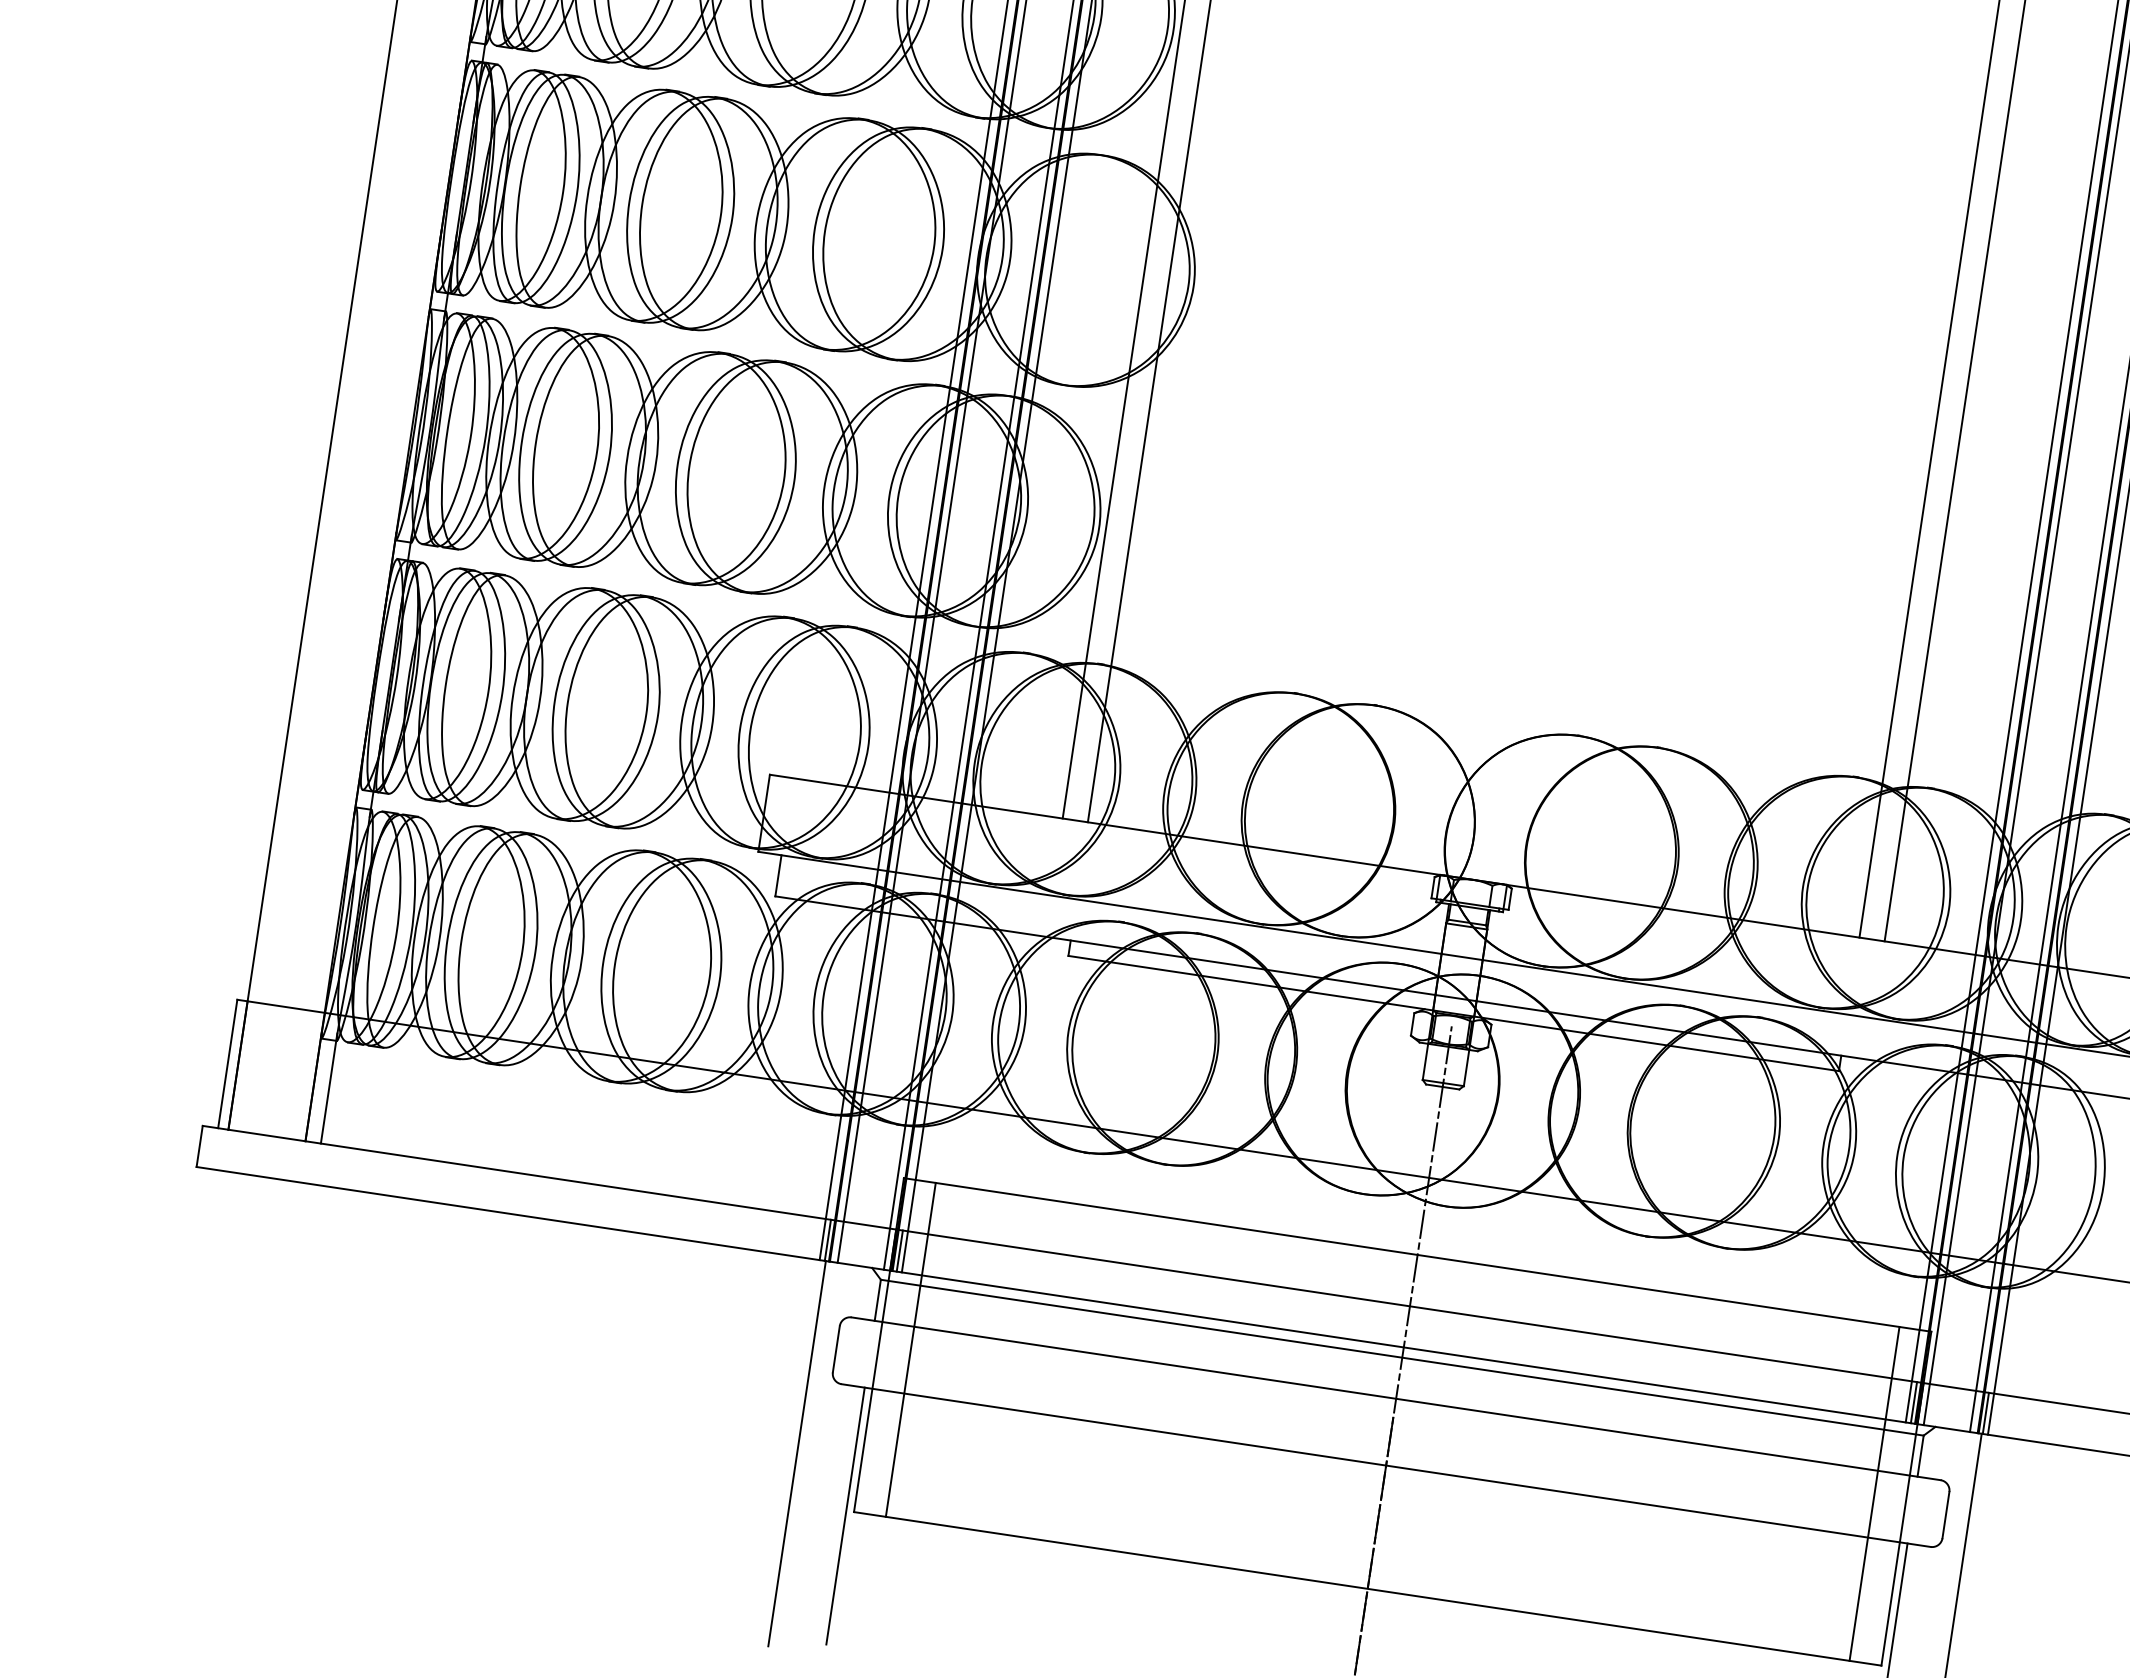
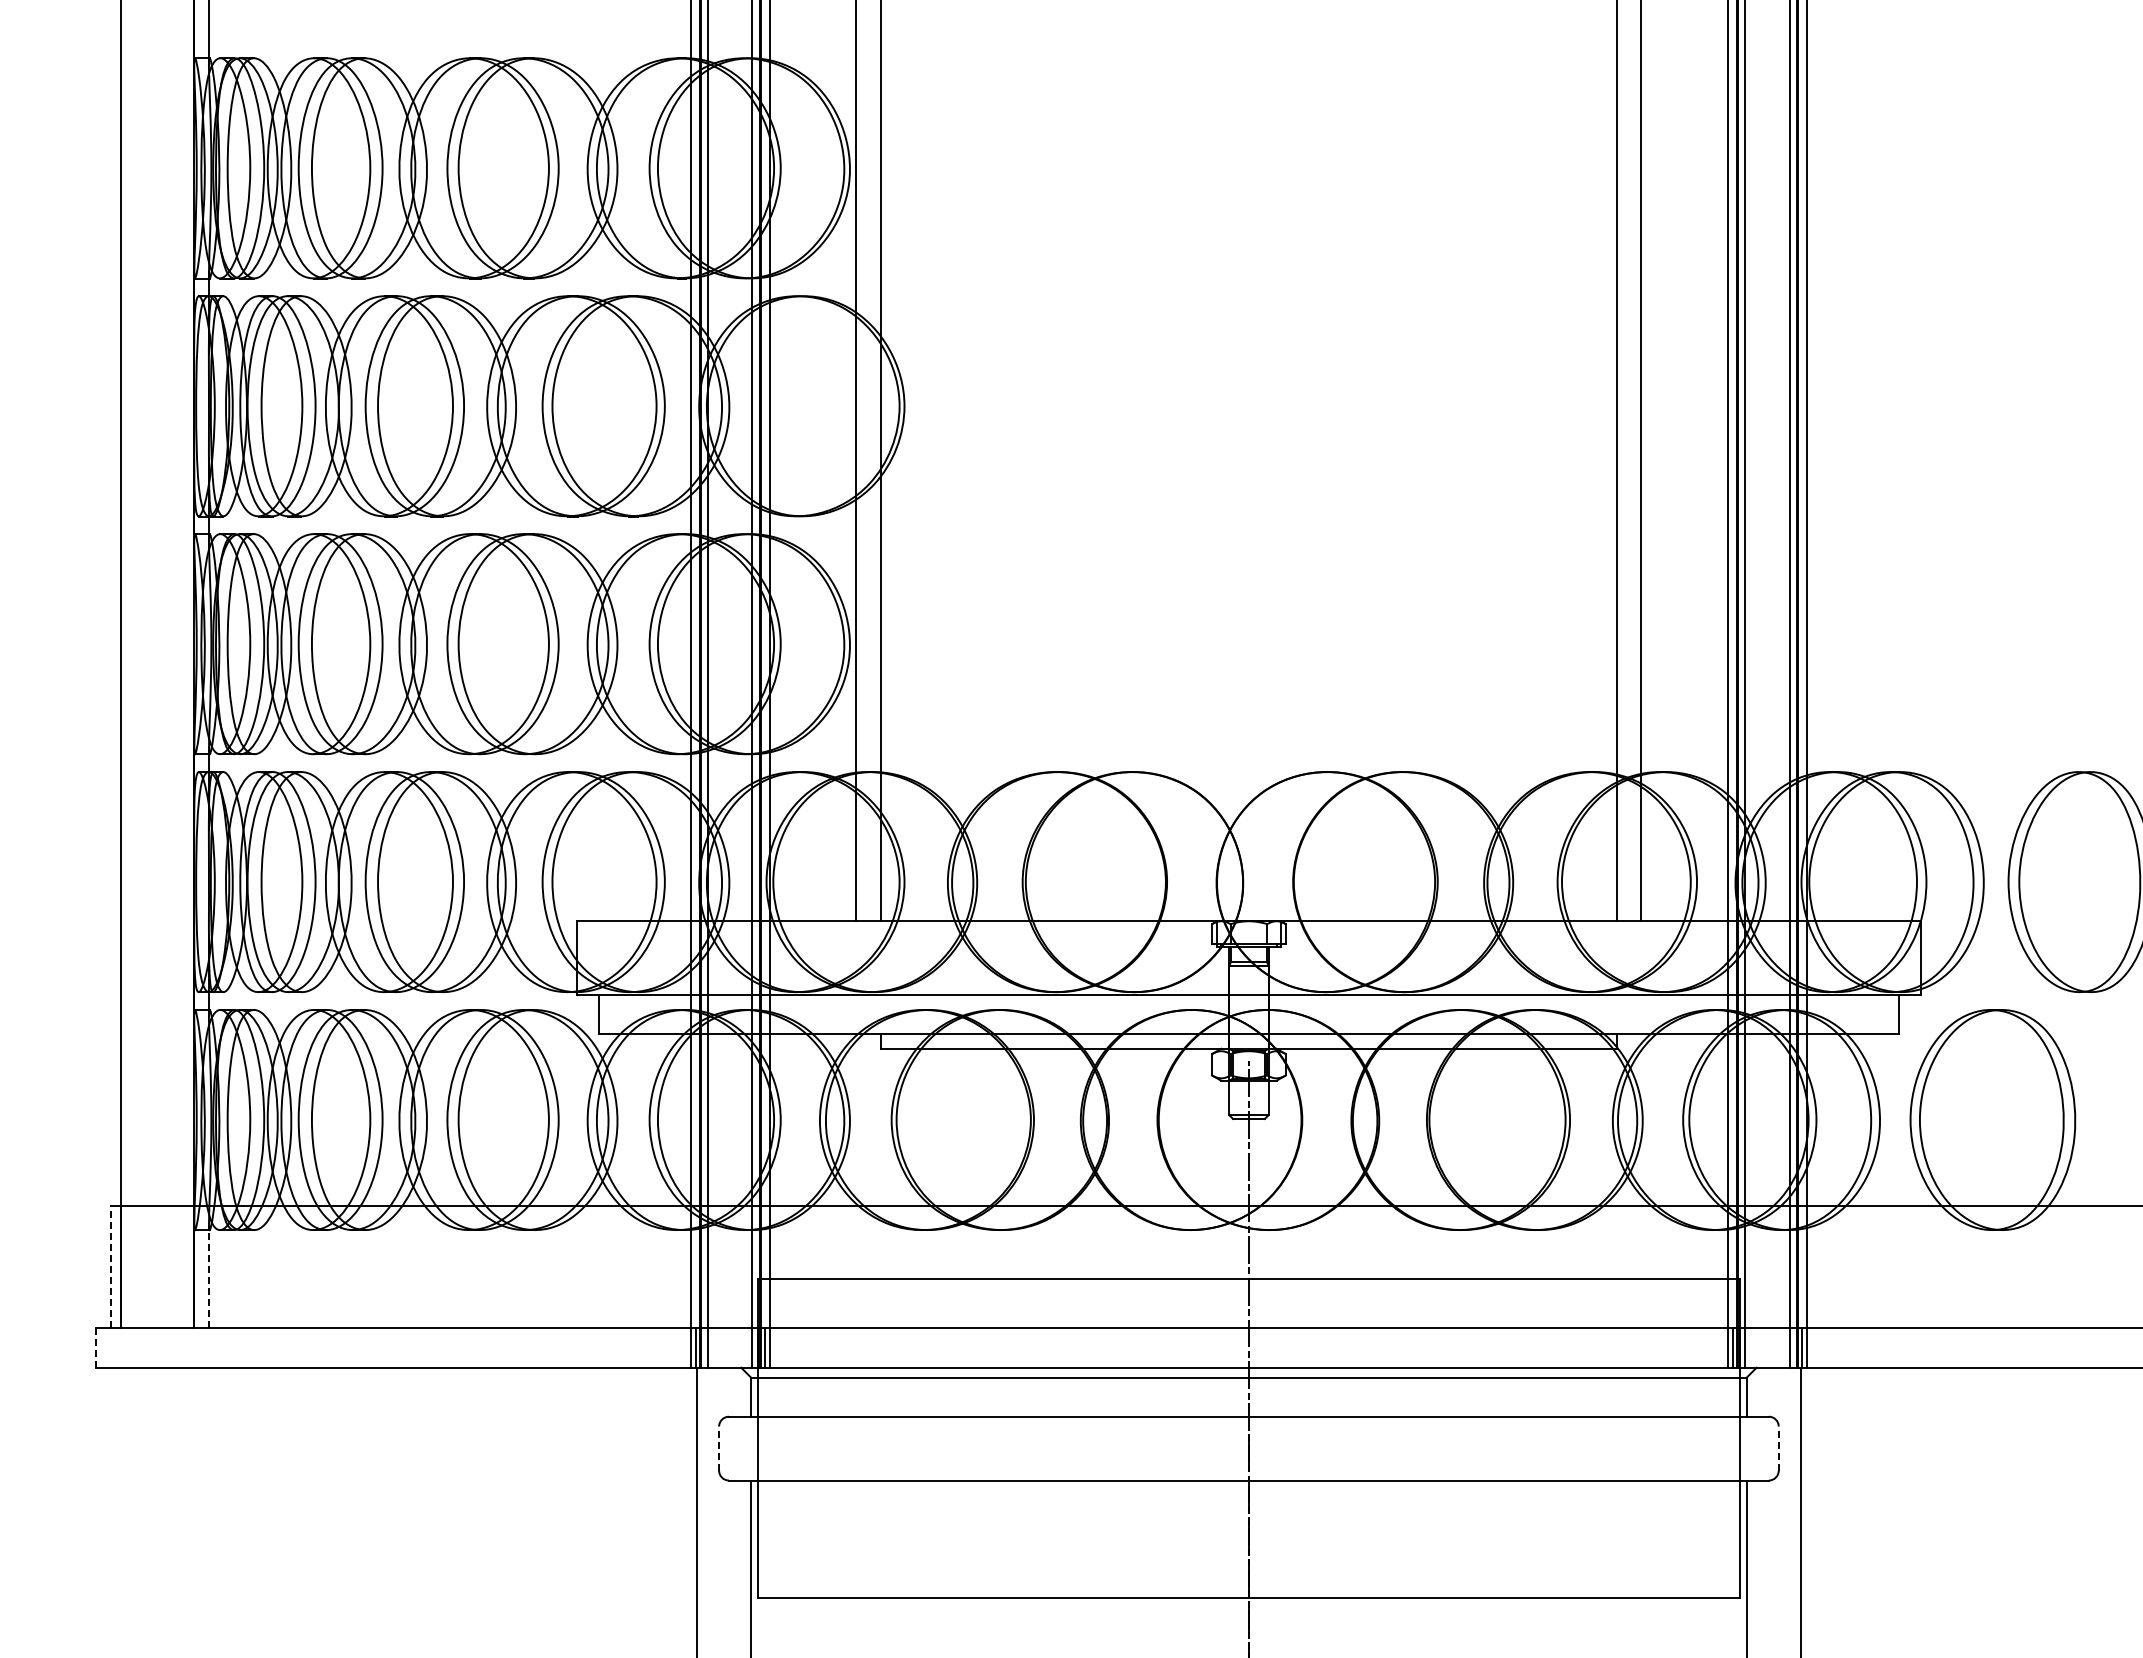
line: (227, 1063) -> (110, 1266), solid -> dashed
line: (328, 1088) -> (208, 1275), solid -> dashed
line: (200, 1146) -> (96, 1348), solid -> dashed
line: (836, 1349) -> (719, 1448), solid -> dashed
line: (910, 1349) -> (788, 1438), removed
line: (1875, 1493) -> (1709, 1438), removed
line: (1945, 1514) -> (1778, 1448), solid -> dashed

